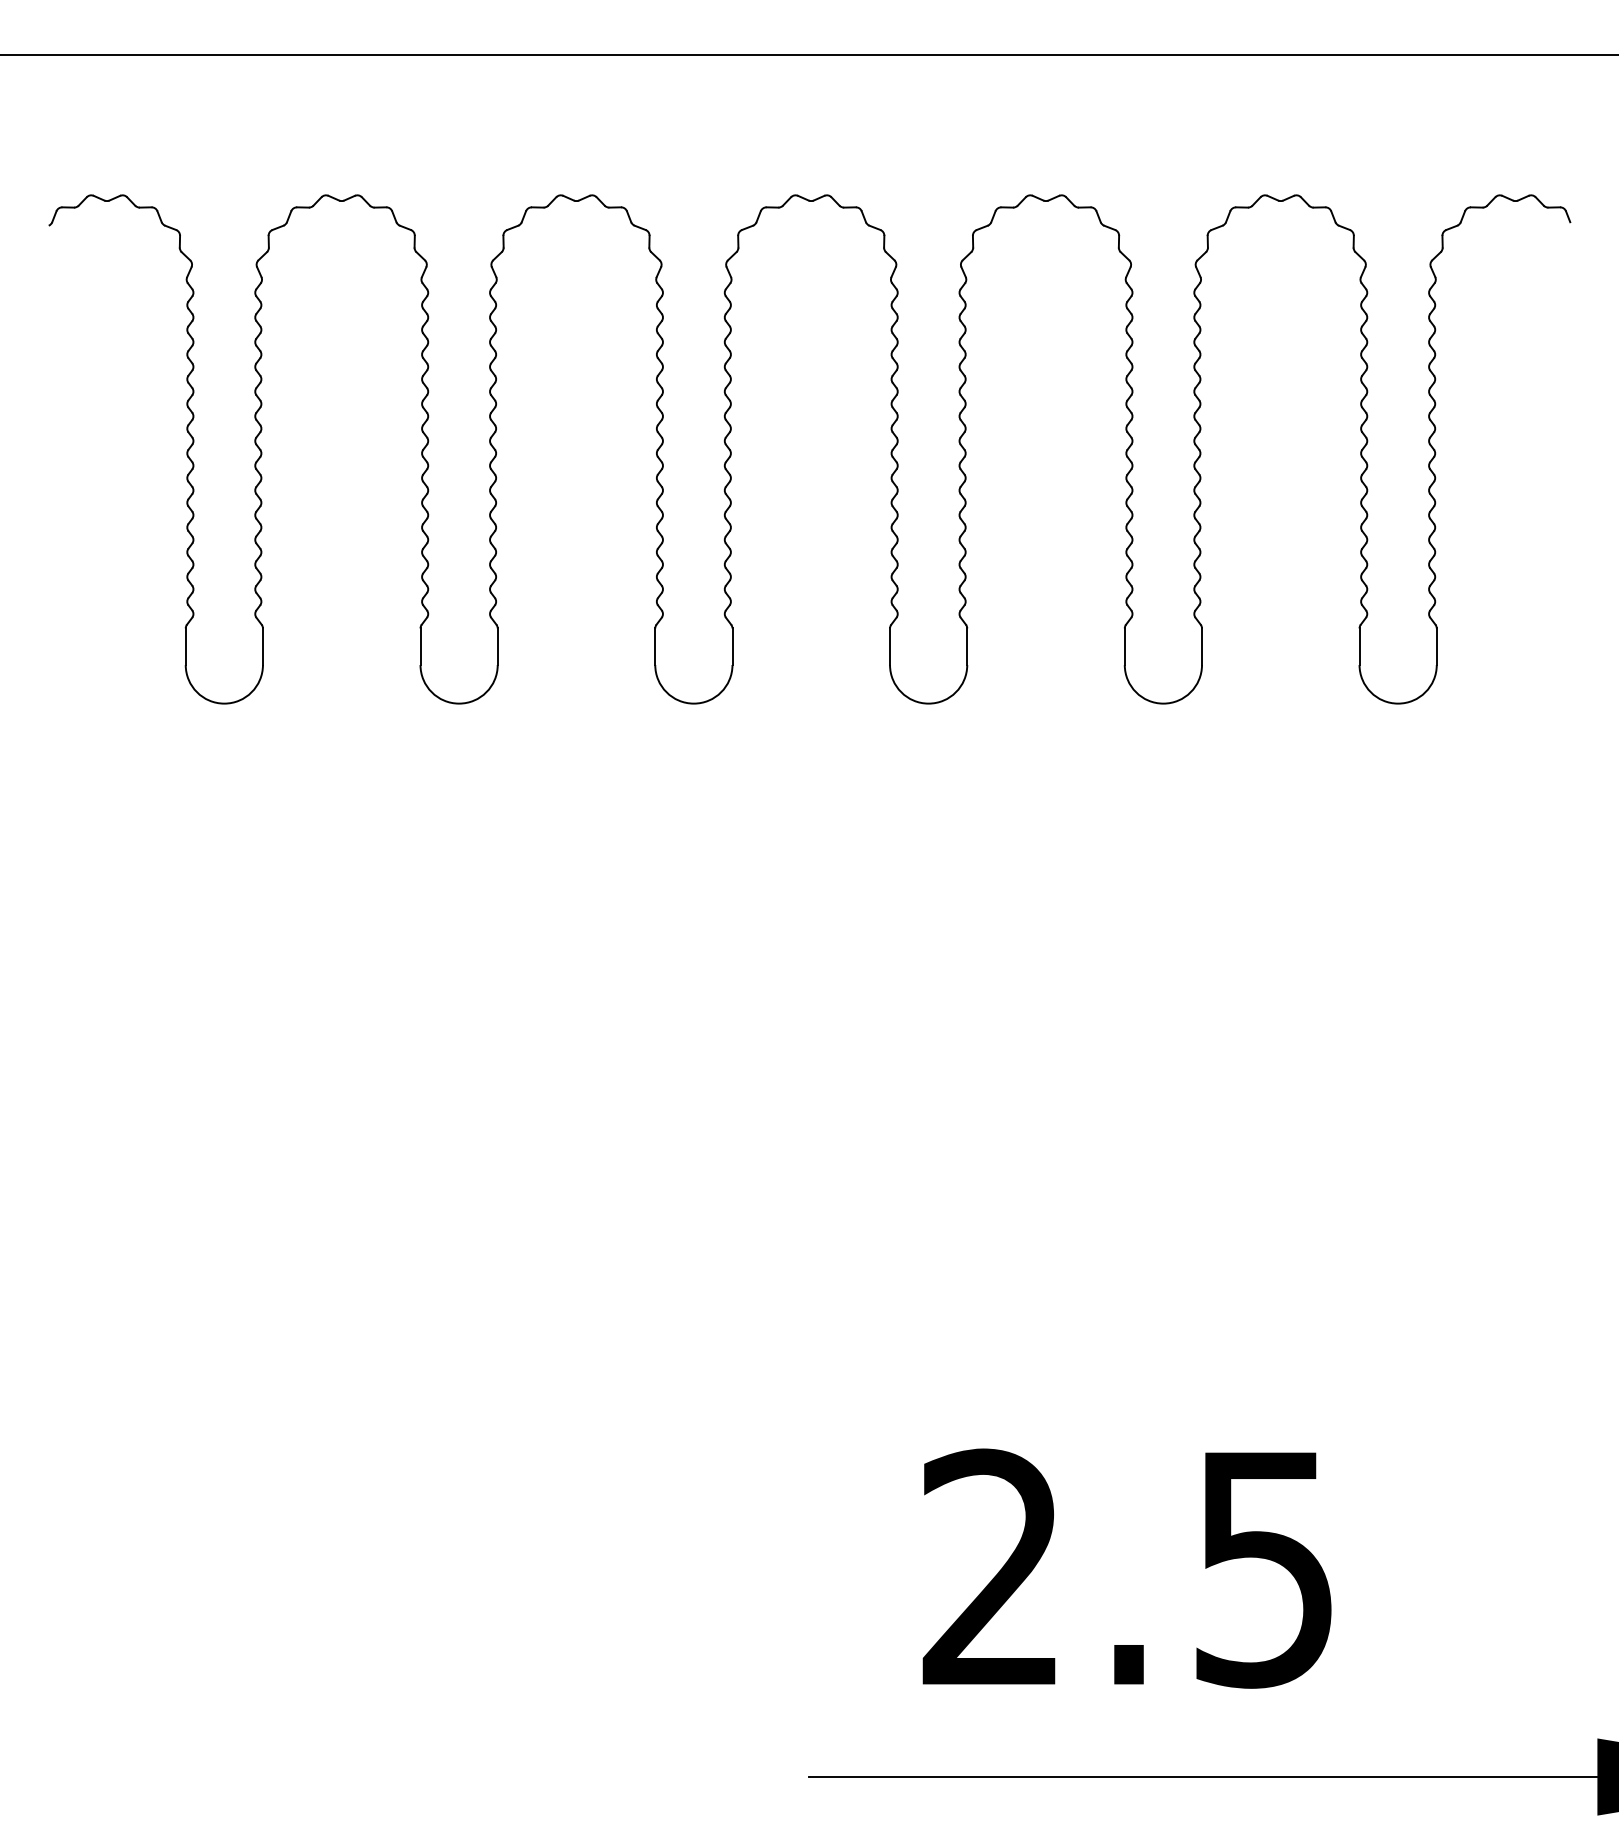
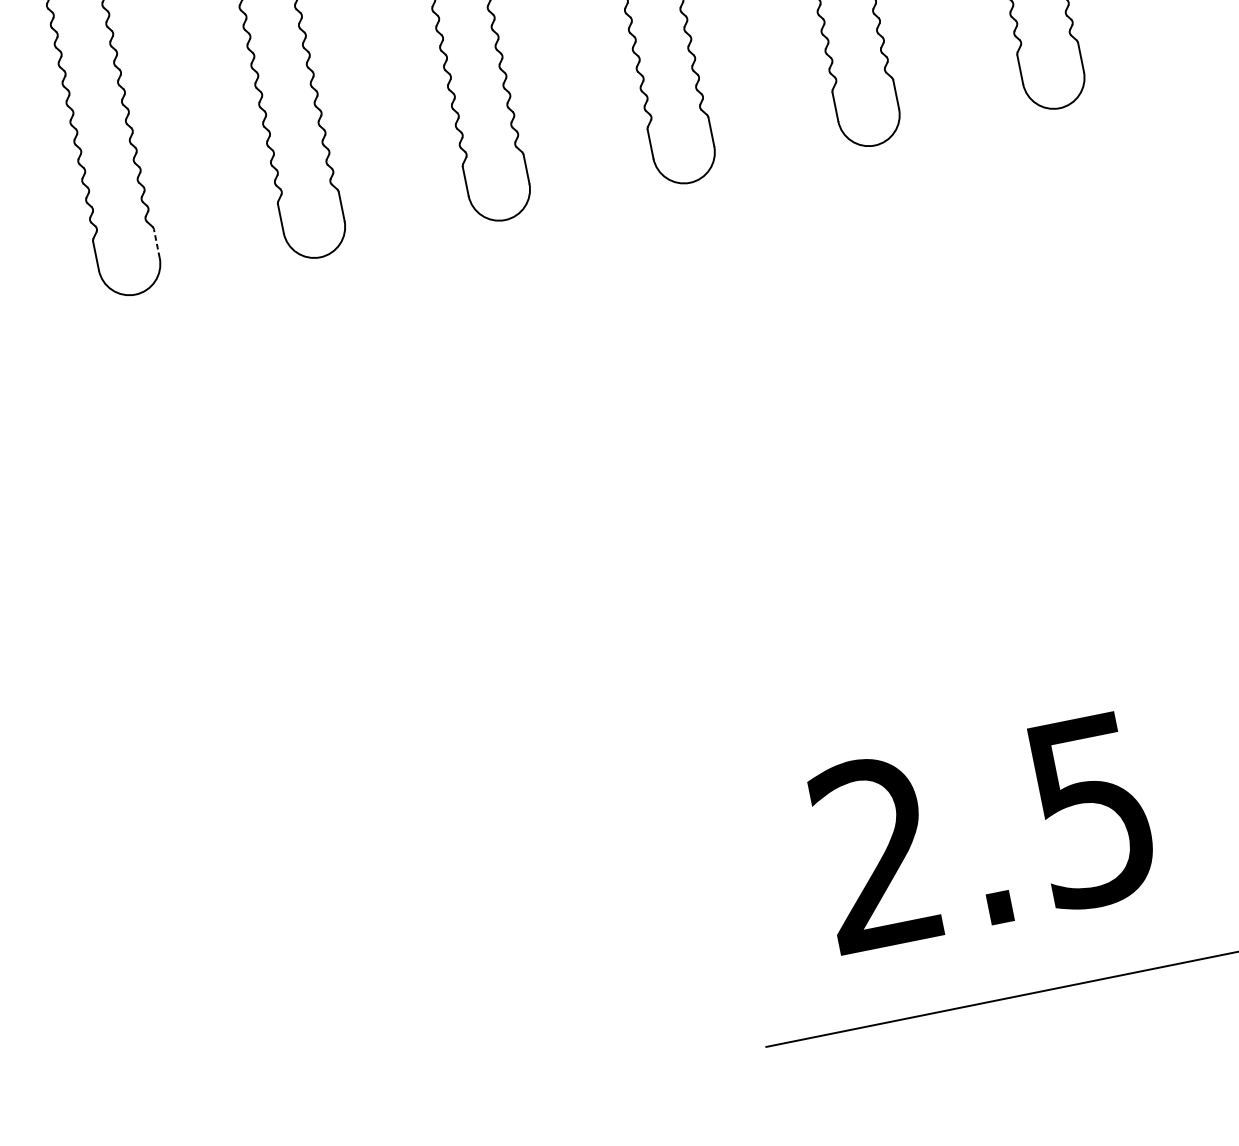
line: (262, 646) -> (156, 243), solid -> dashed

